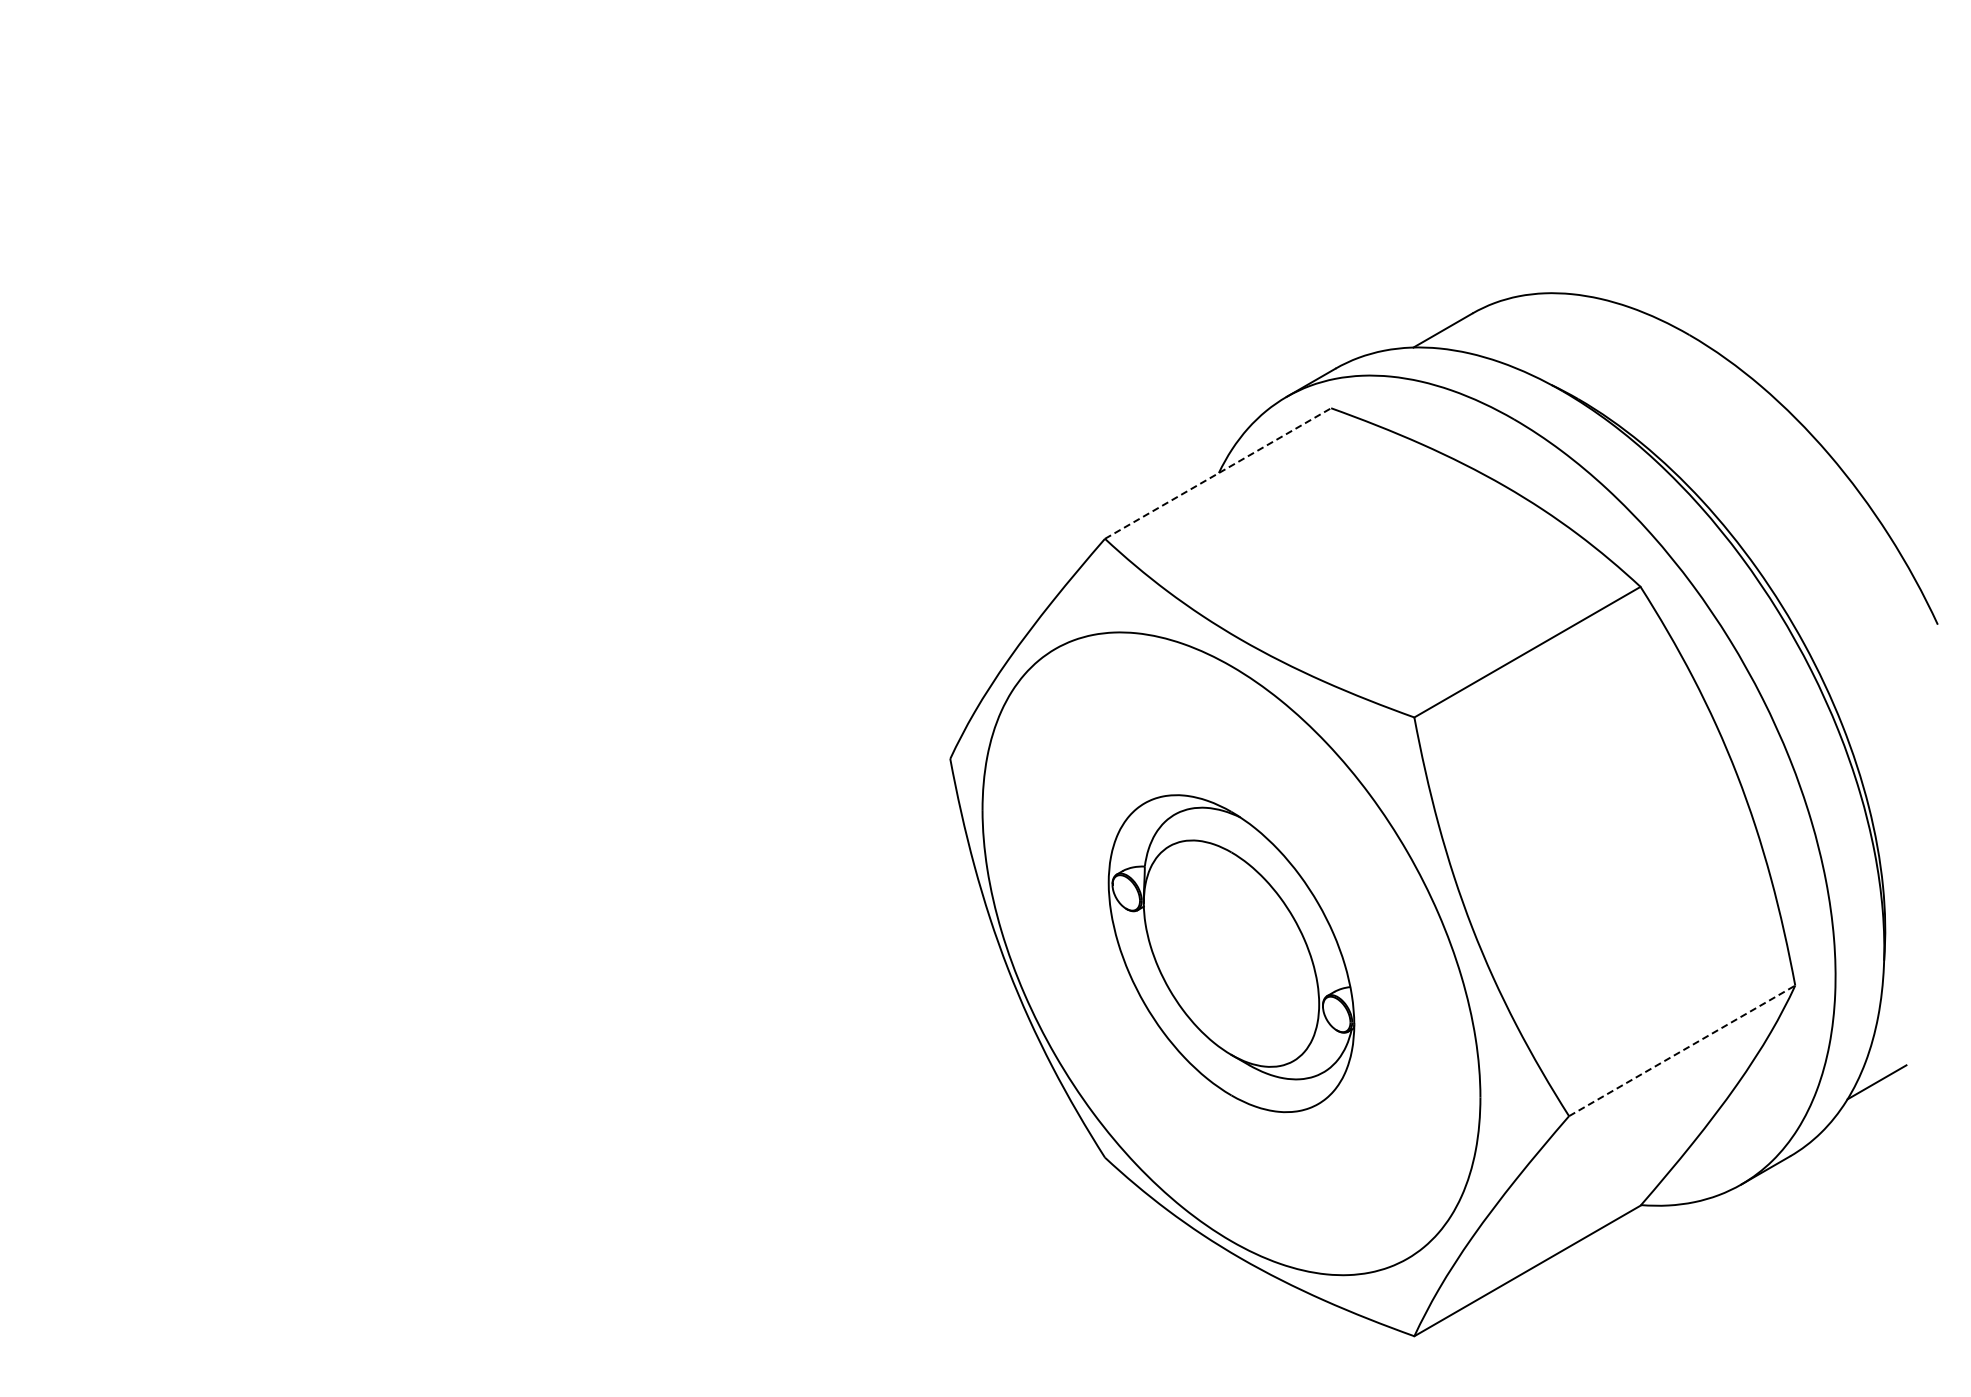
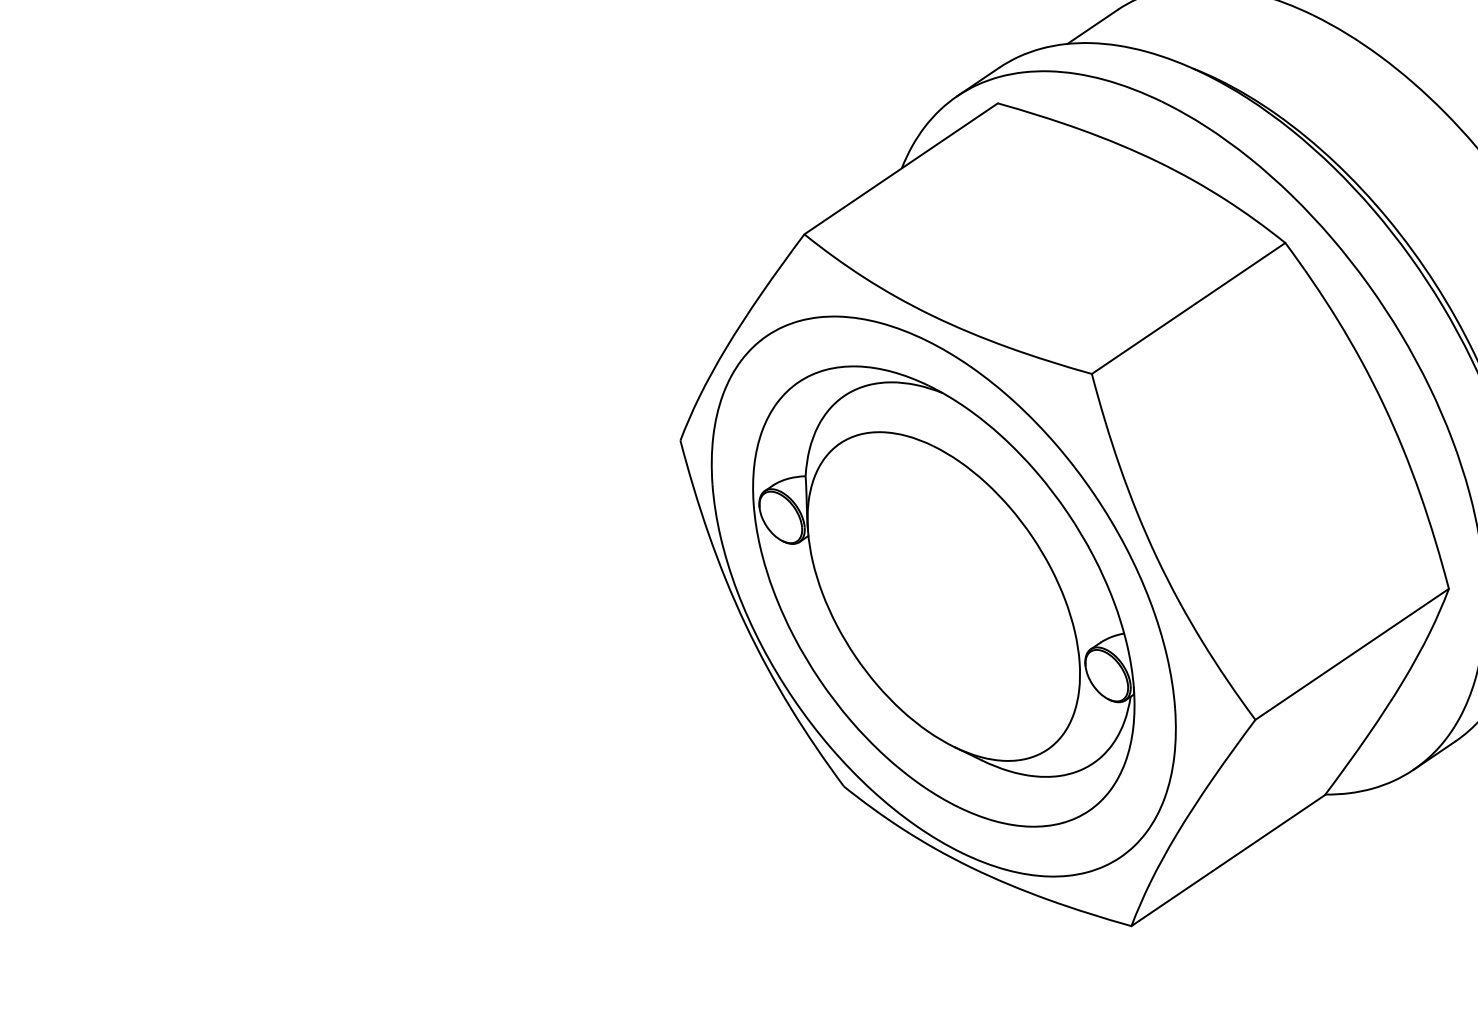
line: (1218, 473) -> (901, 168), dashed -> solid
part: (1231, 953) -> (943, 596), size x1.67
line: (1682, 1050) -> (1352, 653), dashed -> solid

